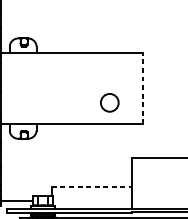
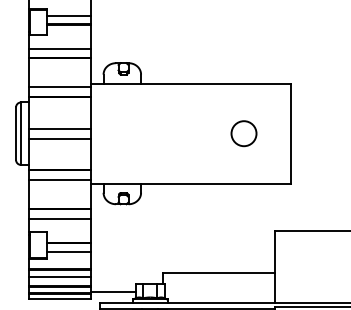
line: (143, 88) -> (291, 133), dashed -> solid
circle: (109, 102) -> (243, 133), moved
line: (92, 187) -> (219, 272), dashed -> solid

